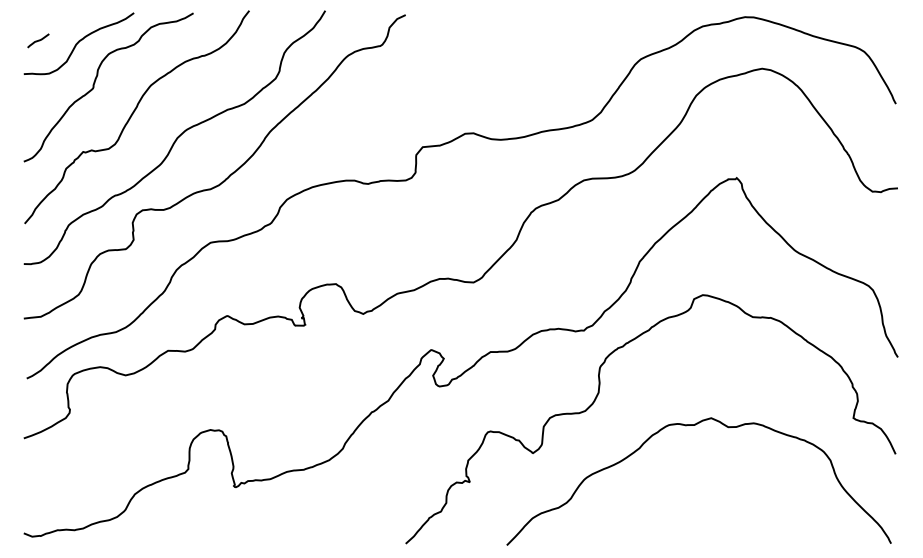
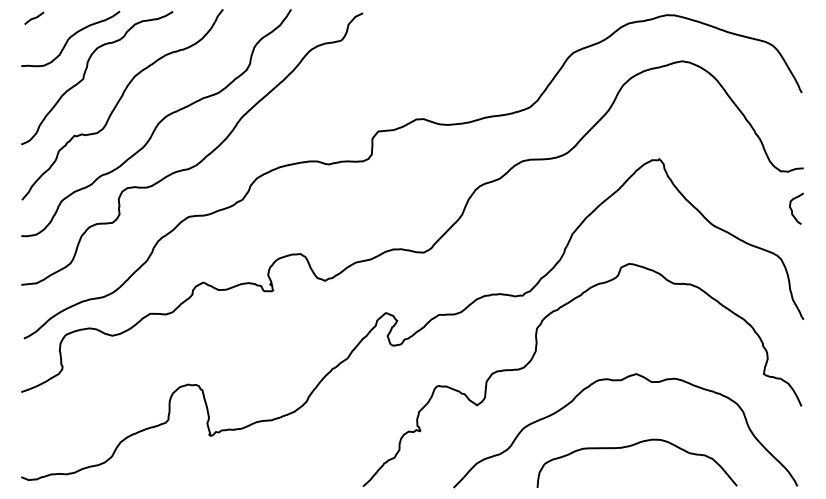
line: (38, 39) -> (34, 17), moved
curve: (885, 234) -> (792, 209), added
curve: (706, 499) -> (632, 446), added

